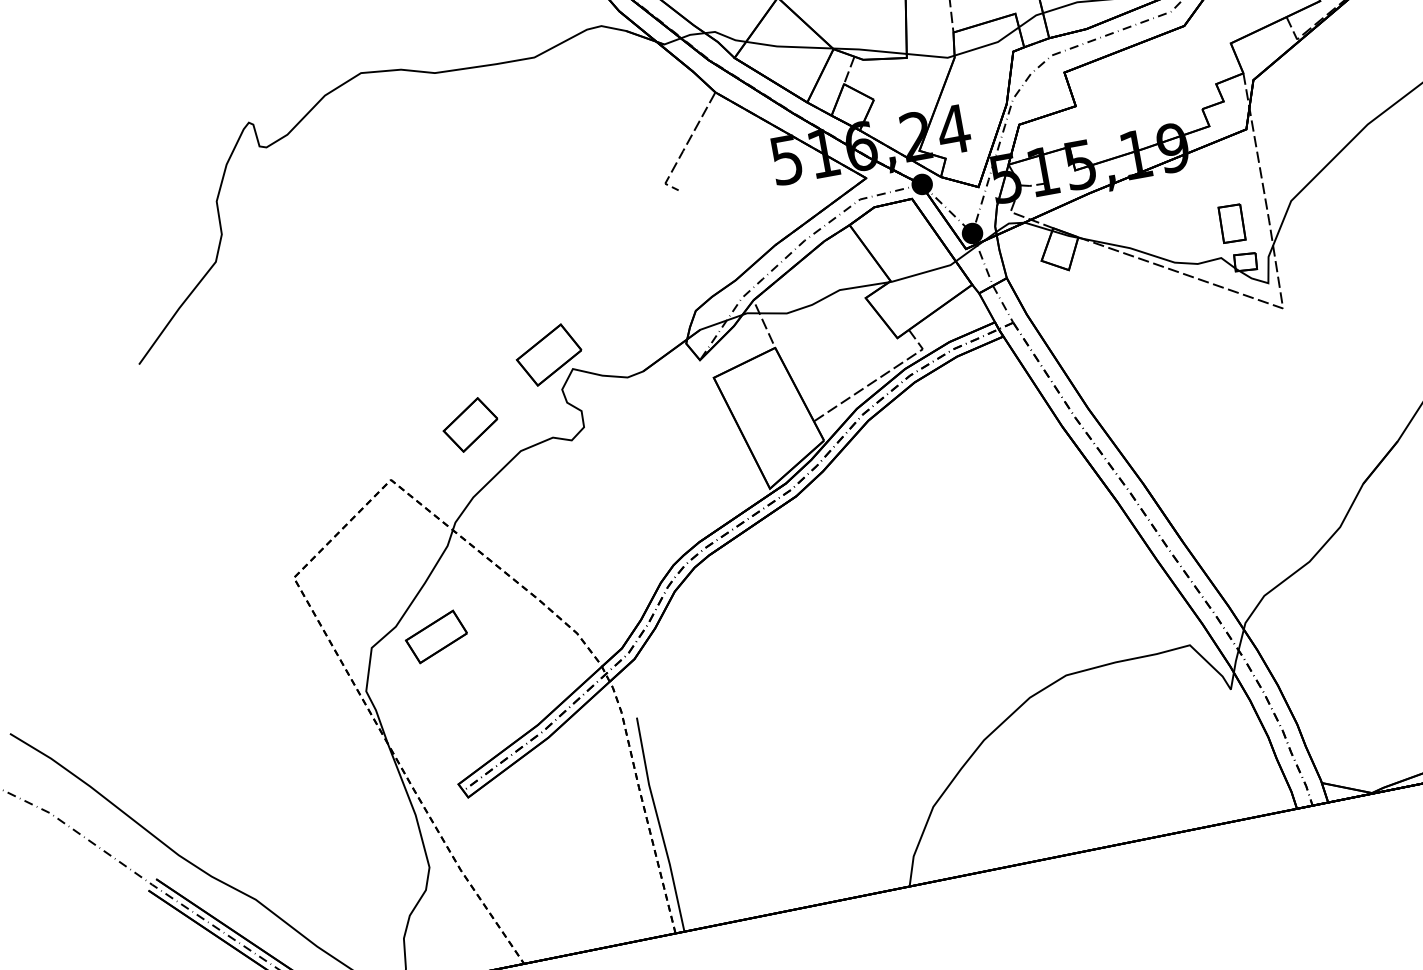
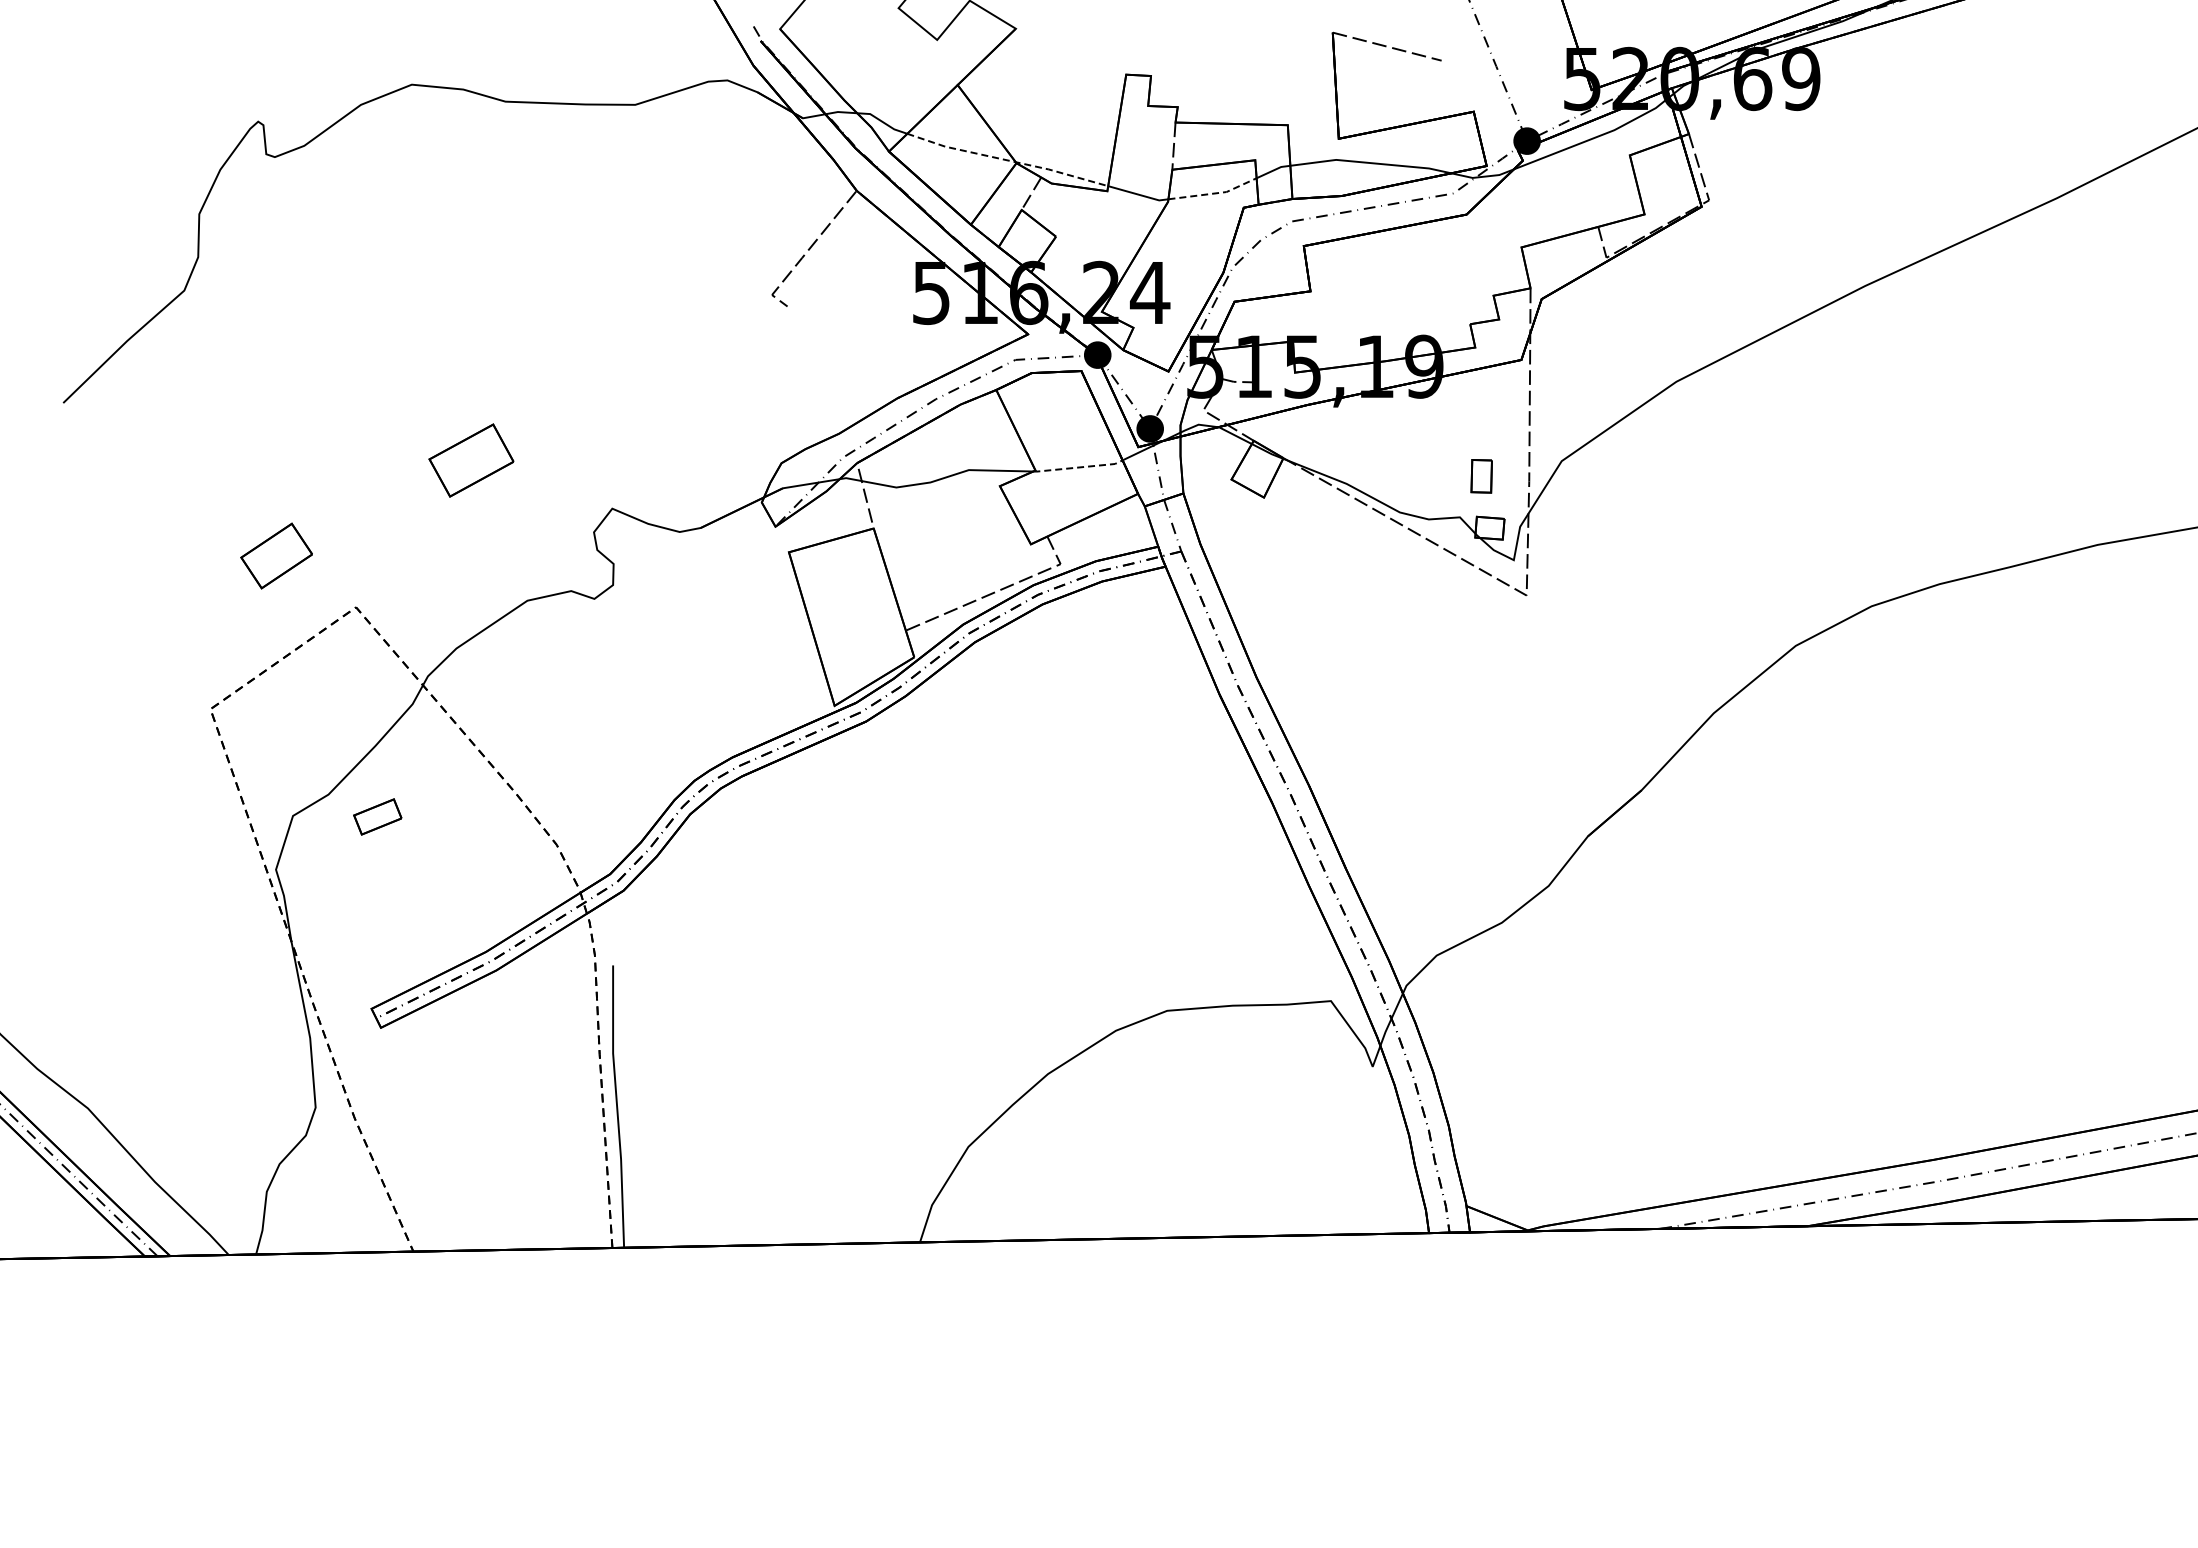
line: (988, 44) -> (1214, 193), solid -> dashed
line: (826, 48) -> (1007, 160), solid -> dashed
part: (1232, 223) -> (1481, 476), size x0.7
line: (923, 272) -> (1078, 467), solid -> dashed
part: (549, 355) -> (471, 460), moved
part: (470, 424) -> (276, 555), moved
part: (436, 636) -> (377, 816), size x0.6

